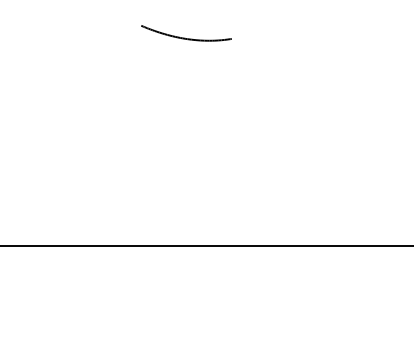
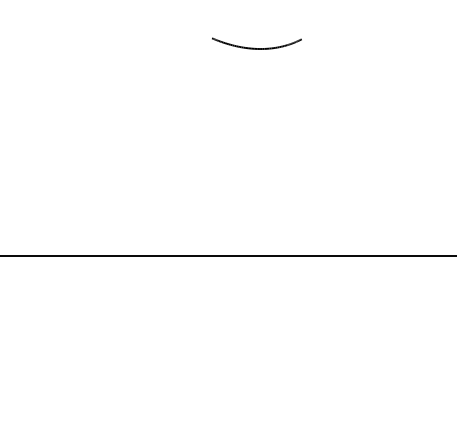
part: (203, 33) -> (256, 43), size x0.71

